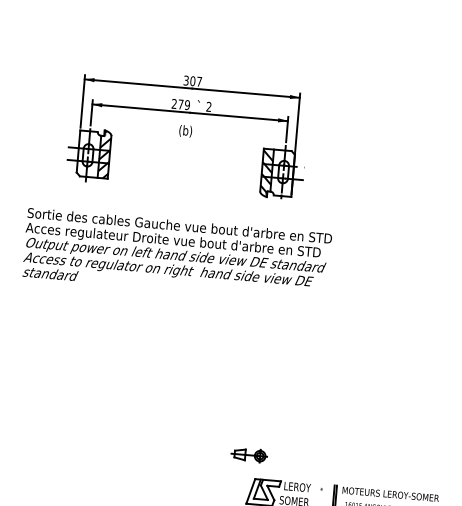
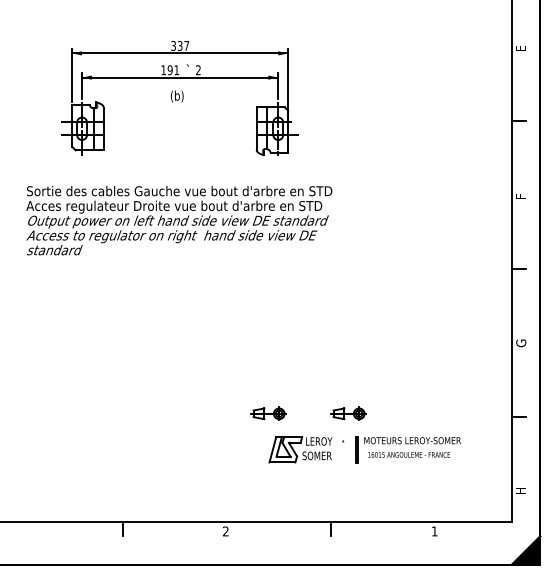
text: (192, 80) -> (179, 45), 307 -> 337
text: (181, 104) -> (170, 70), 279 -> 191
hatch: (104, 154) -> (98, 126), removed
hatch: (266, 171) -> (261, 129), removed
part: (329, 461) -> (348, 413), added

